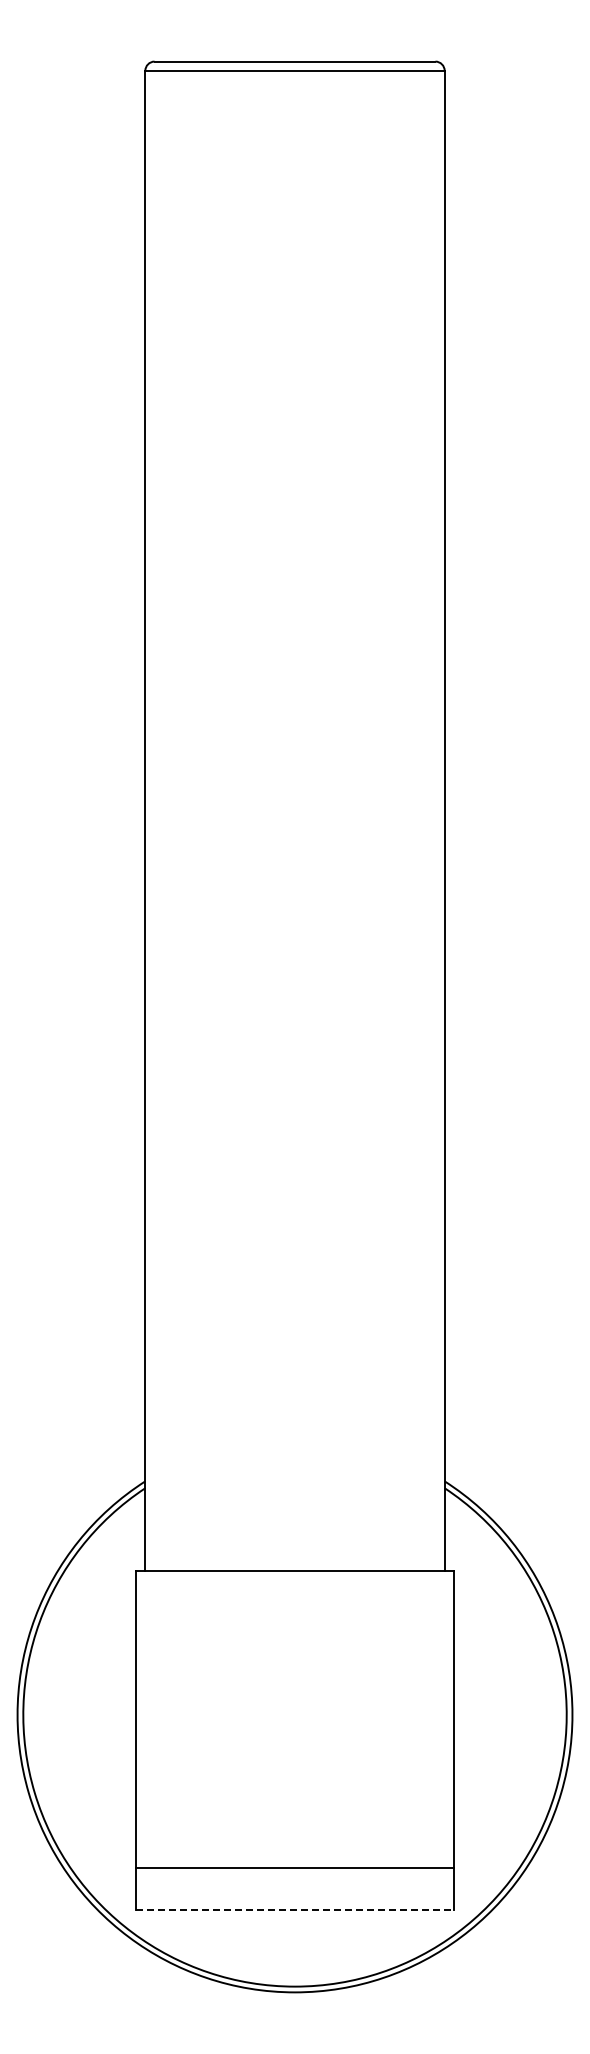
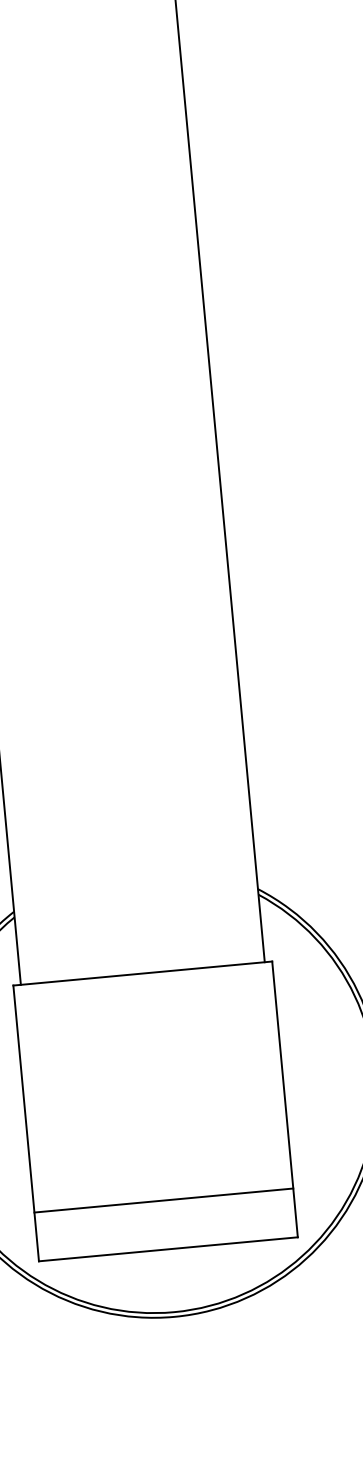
line: (294, 1867) -> (163, 1200), moved
line: (294, 1909) -> (167, 1249), dashed -> solid

